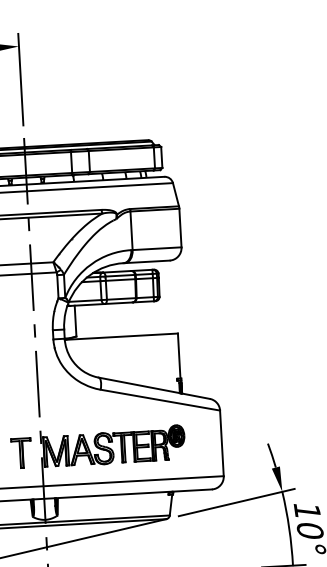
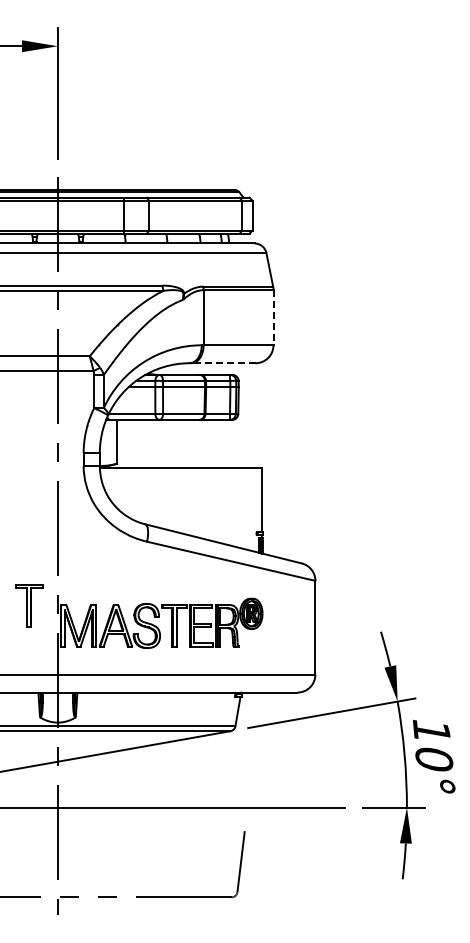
line: (180, 227) -> (273, 317), solid -> dashed
line: (147, 262) -> (223, 363), solid -> dashed
part: (21, 452) -> (29, 605), moved

